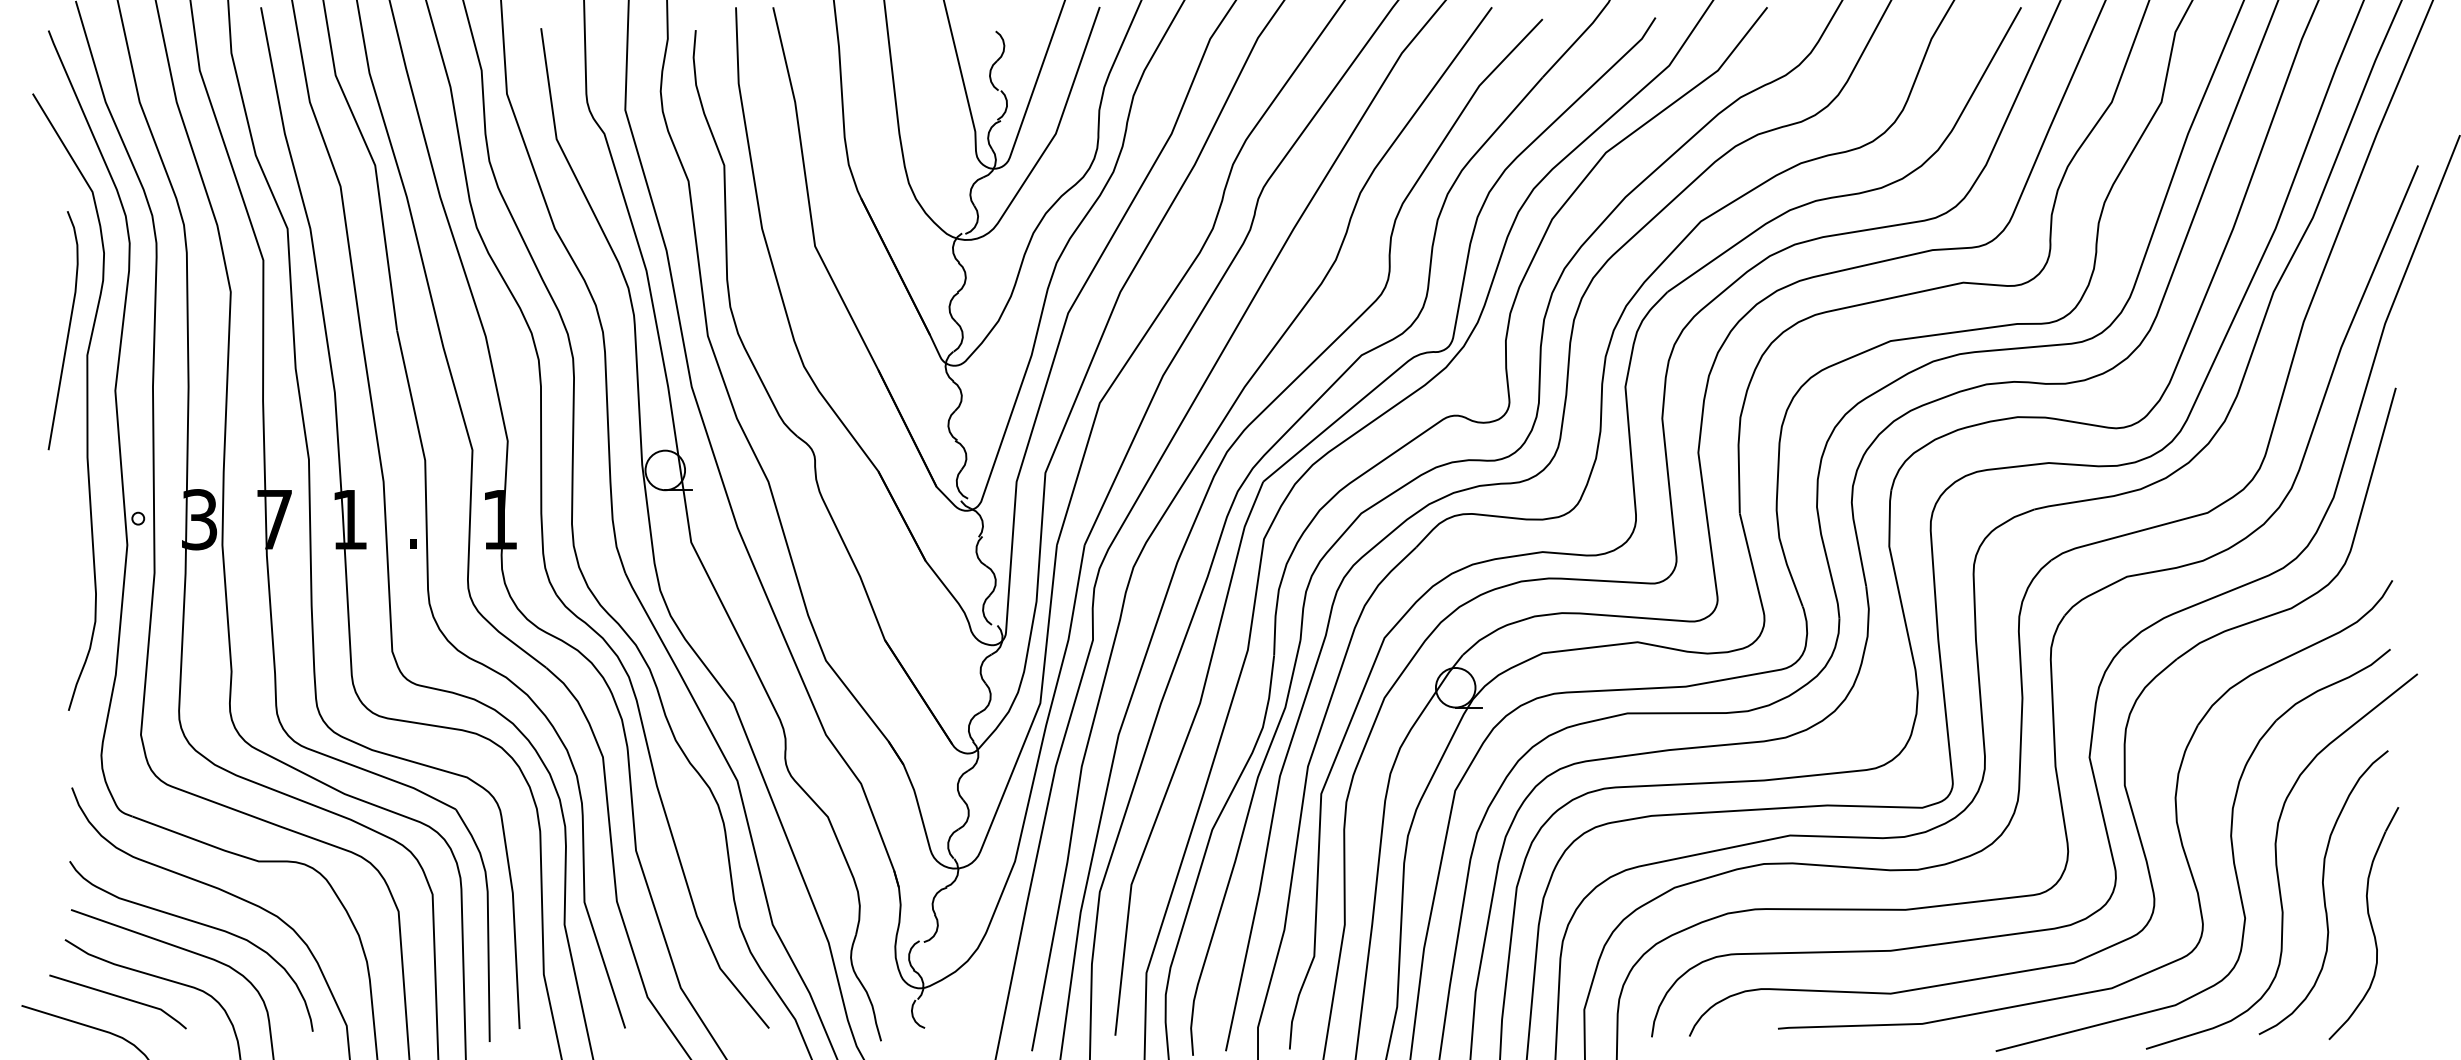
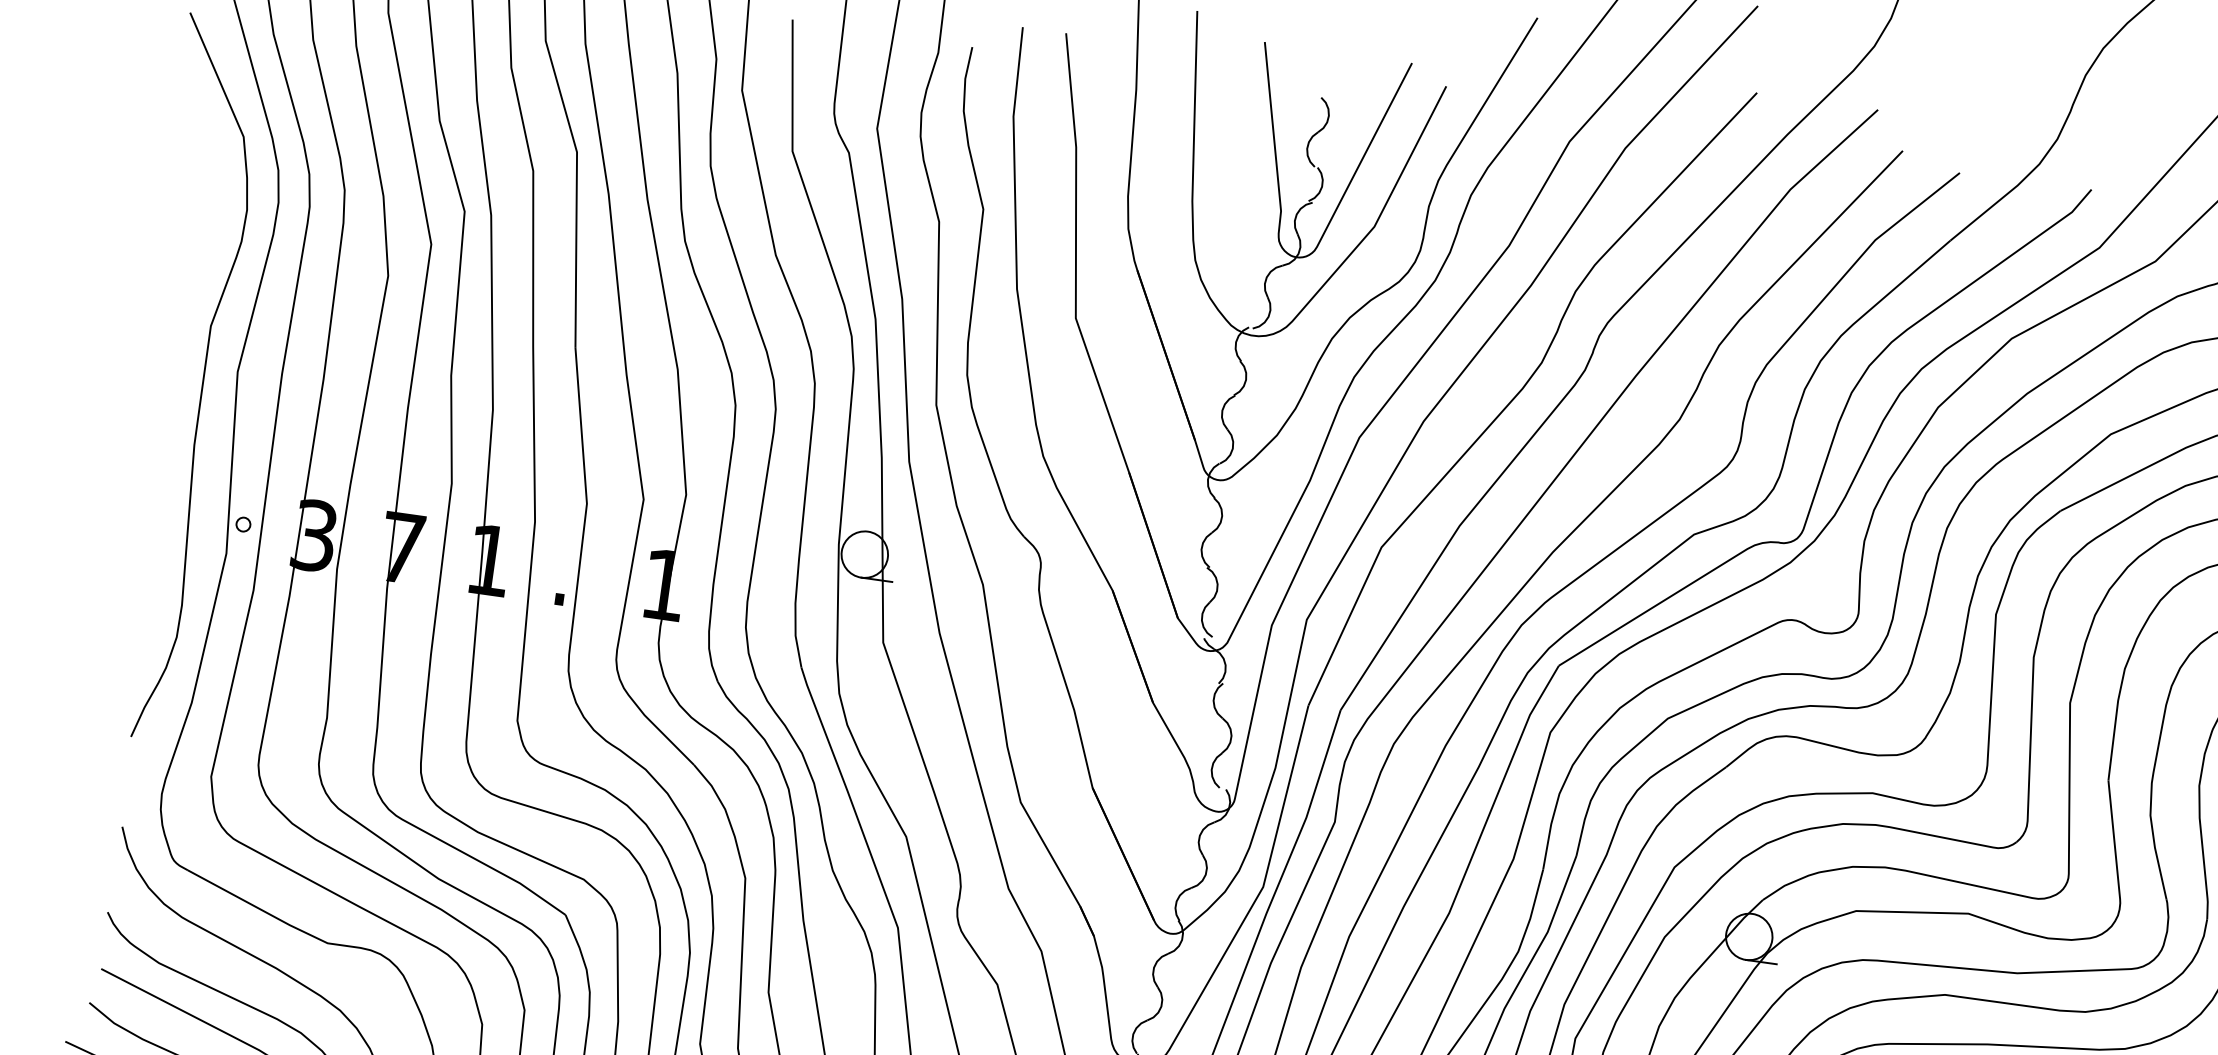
curve: (67, 331) -> (191, 295), removed

